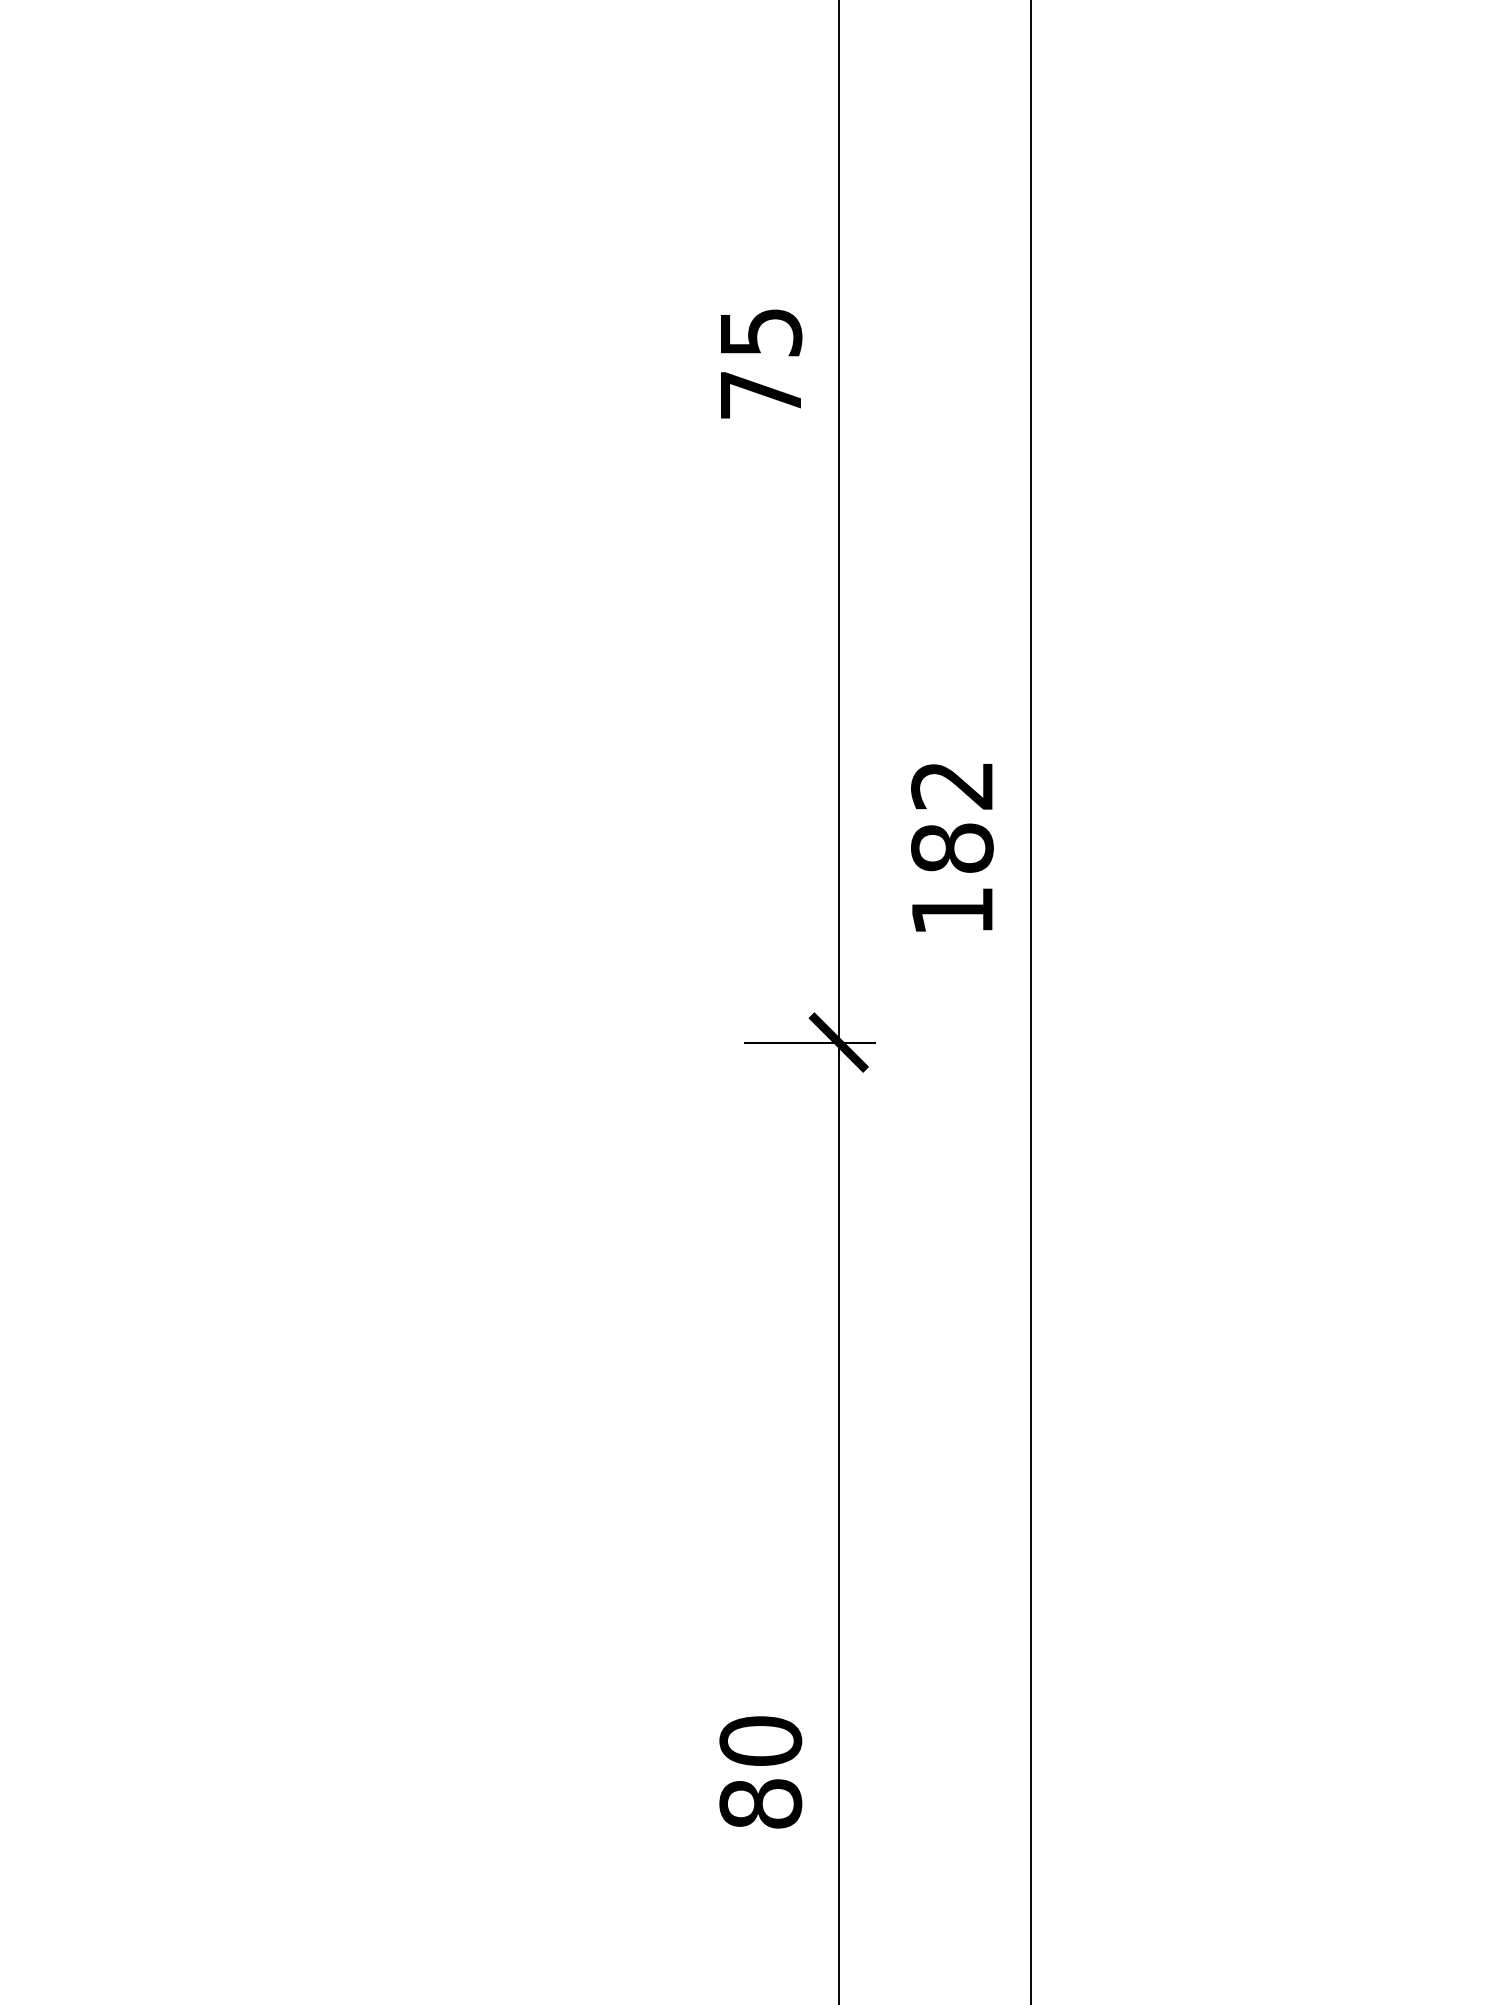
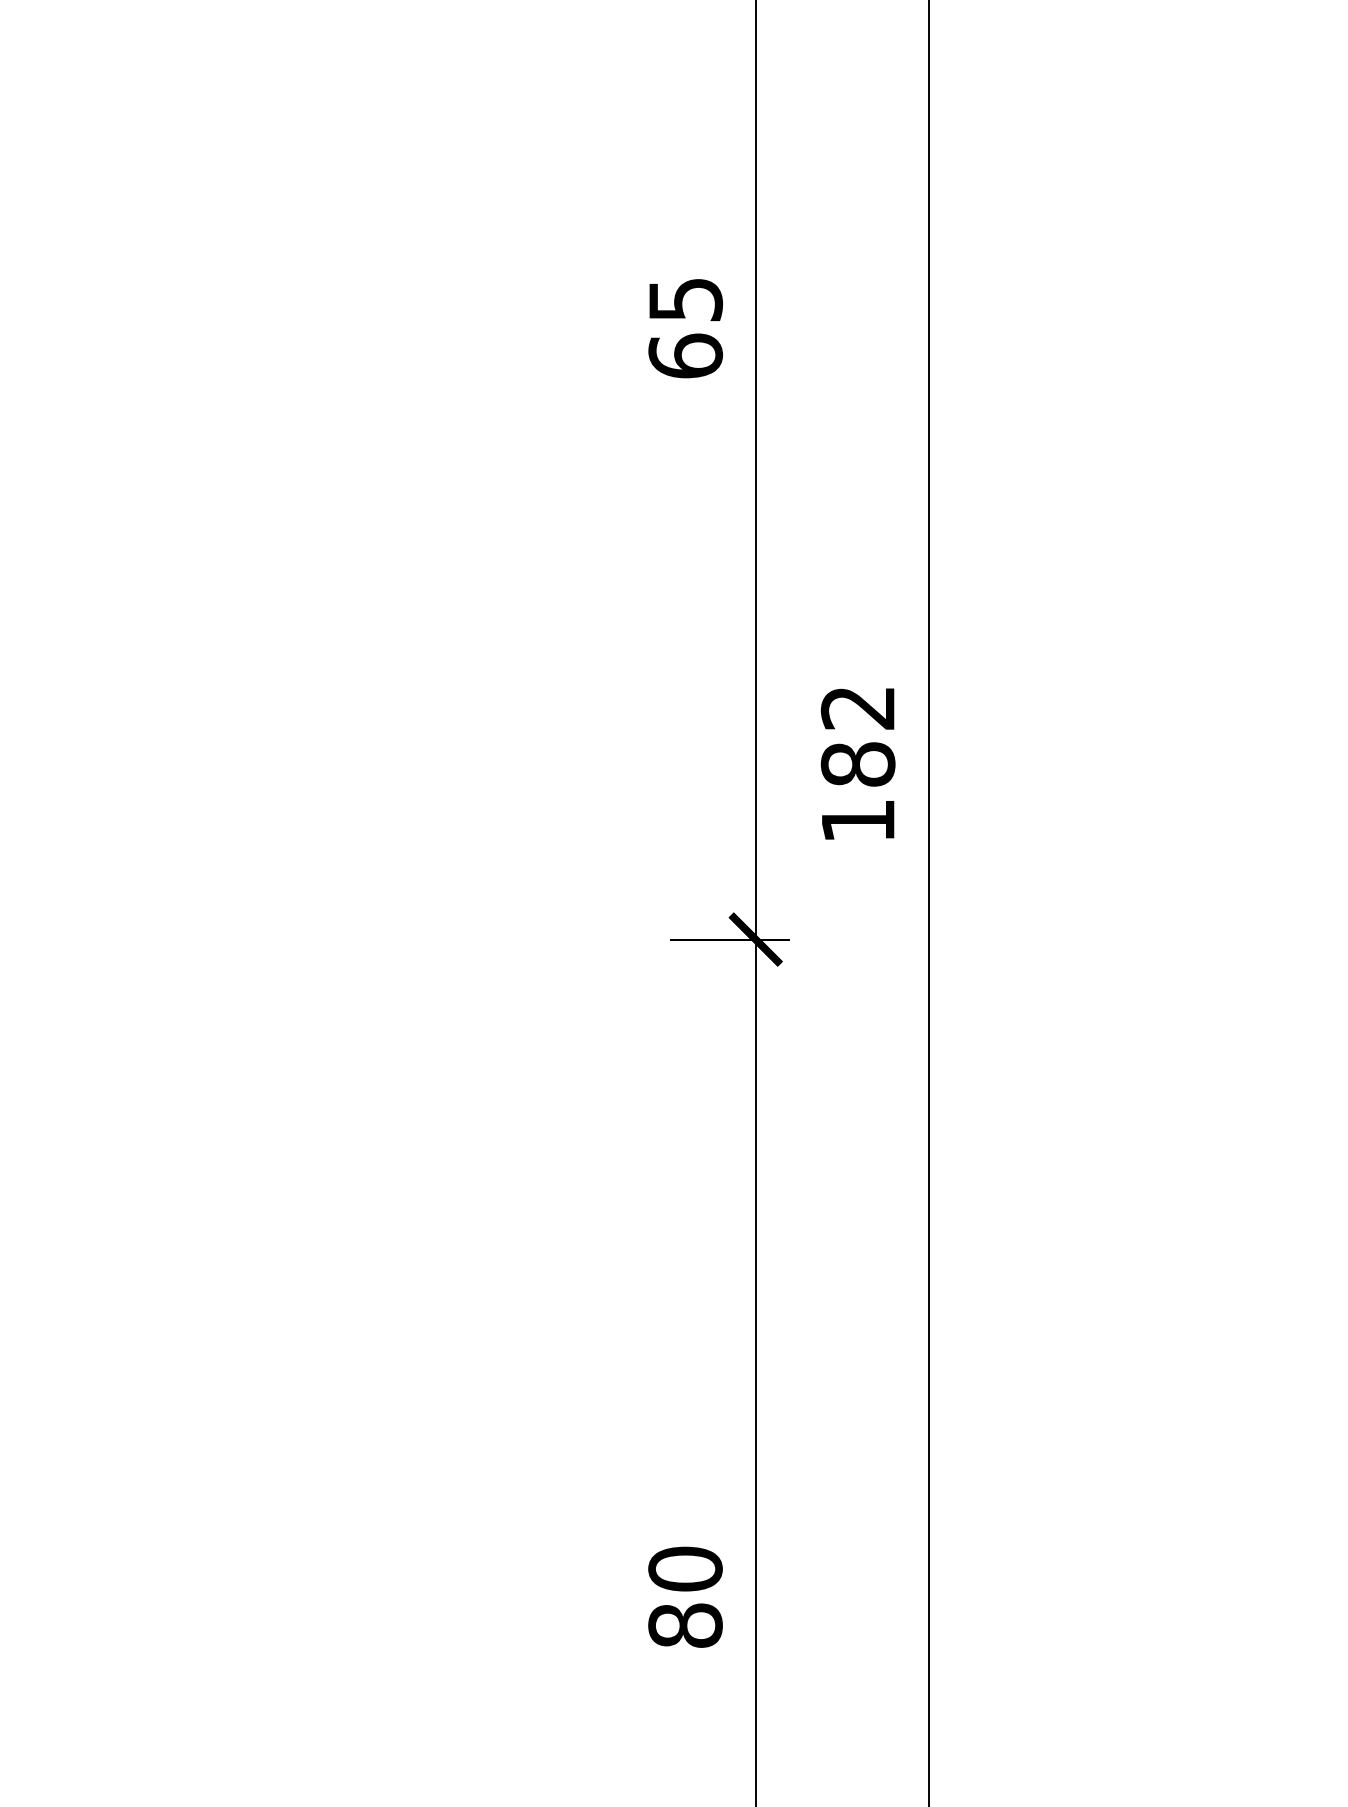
text: (760, 394) -> (685, 355), 75 -> 65

